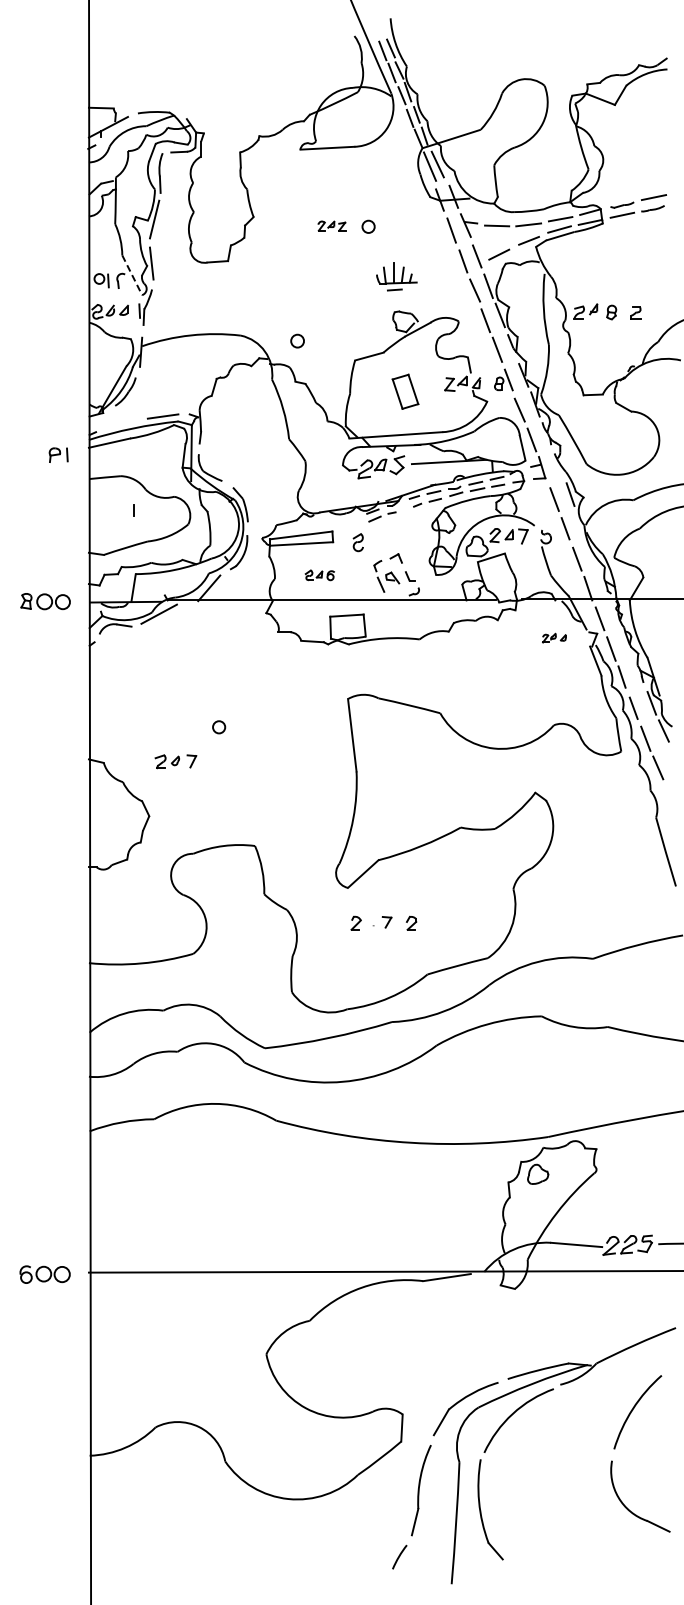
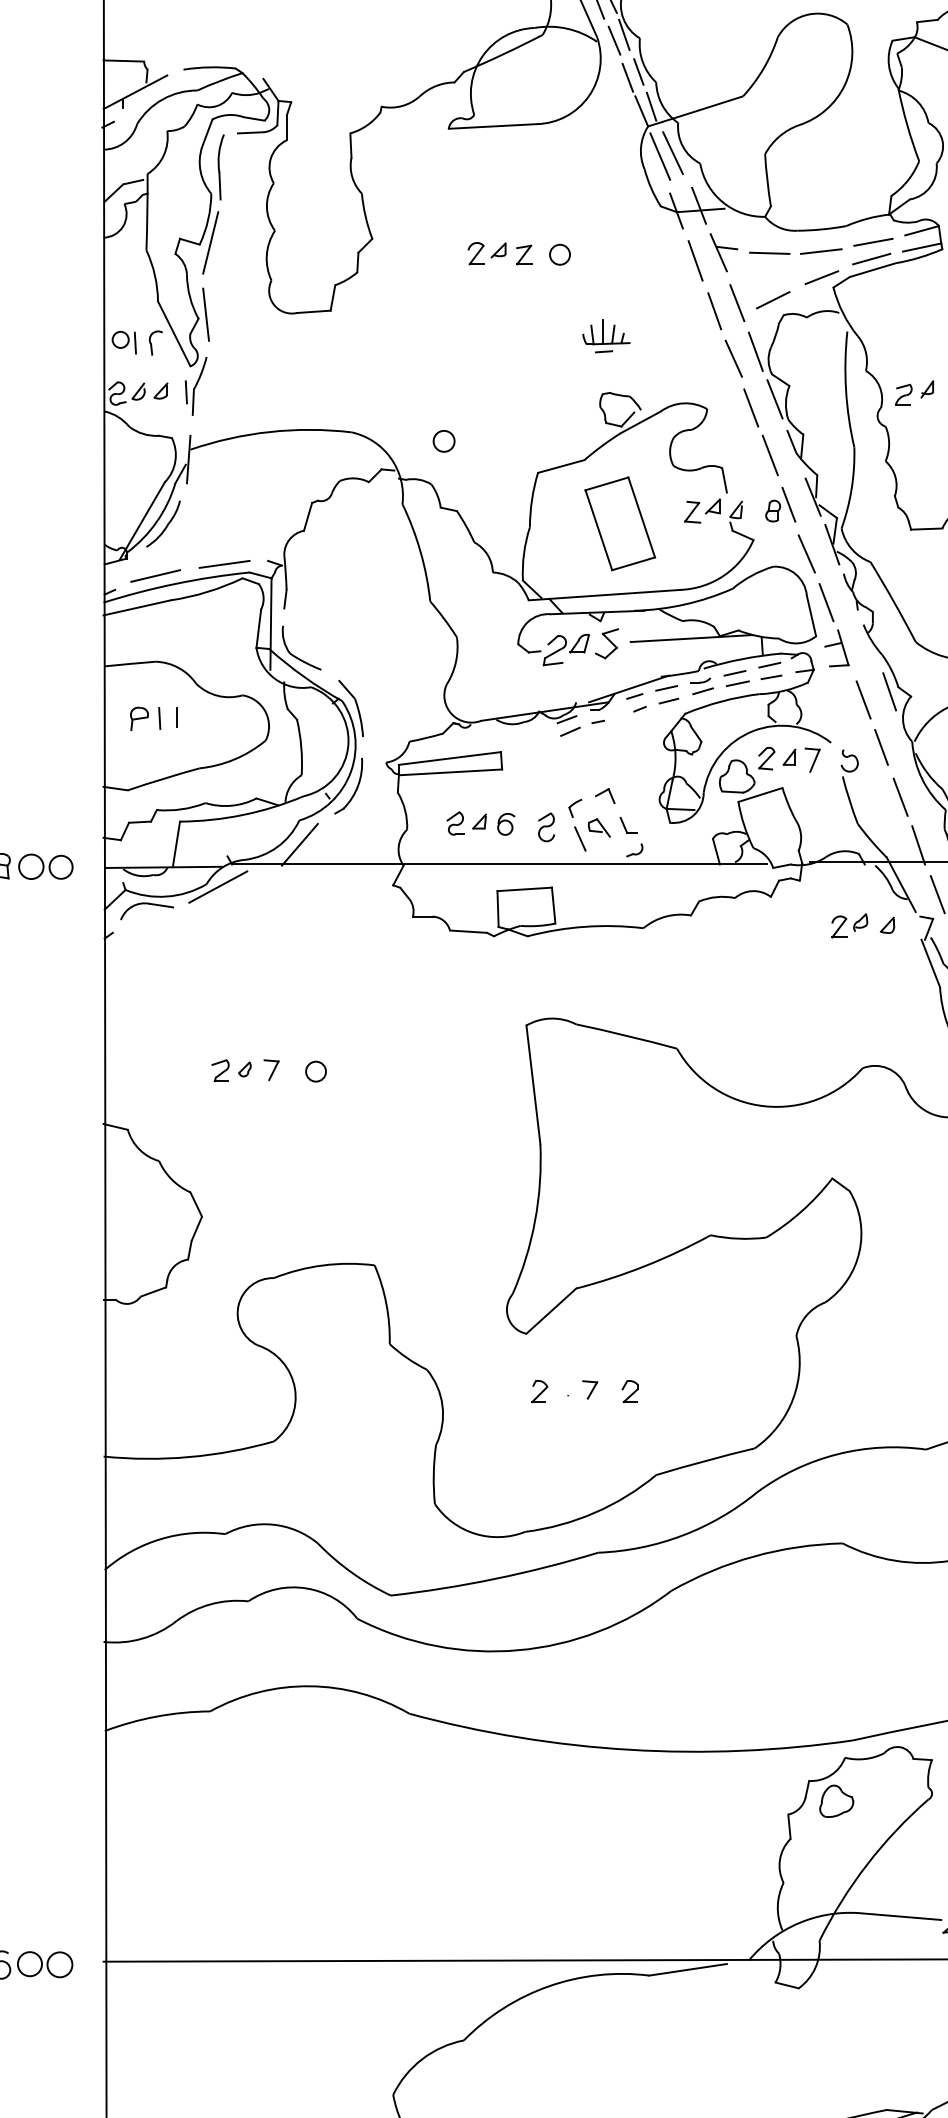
part: (331, 225) -> (499, 252), size x1.43
line: (132, 275) -> (174, 334), dashed -> solid
part: (397, 276) -> (607, 335), size x0.71
part: (405, 391) -> (620, 523), size x1.67
line: (120, 423) -> (155, 575), added
part: (58, 454) -> (145, 717), moved
part: (357, 542) -> (545, 827), moved
part: (319, 575) -> (479, 823), size x1.43
part: (554, 638) -> (863, 926), size x1.67
part: (175, 761) -> (244, 1070), moved

